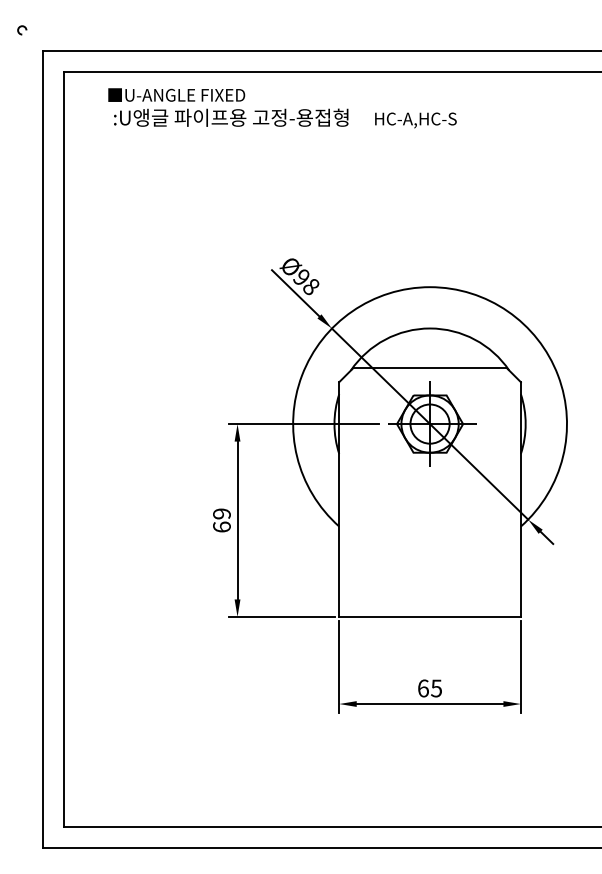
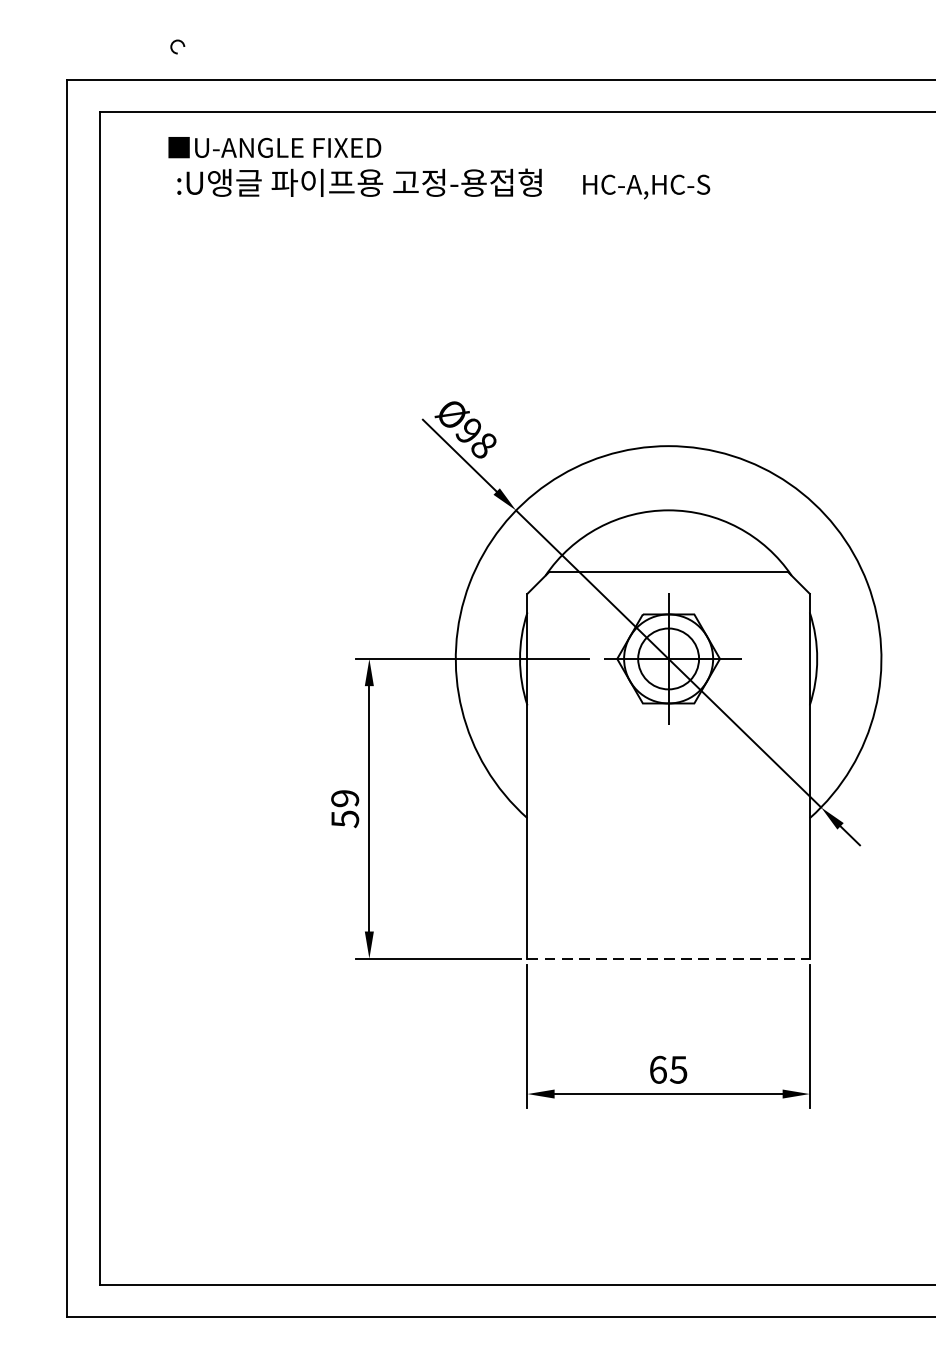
arc: (24, 28) -> (181, 44), moved
text: (221, 526) -> (344, 818), 69 -> 59
line: (430, 616) -> (669, 957), solid -> dashed

